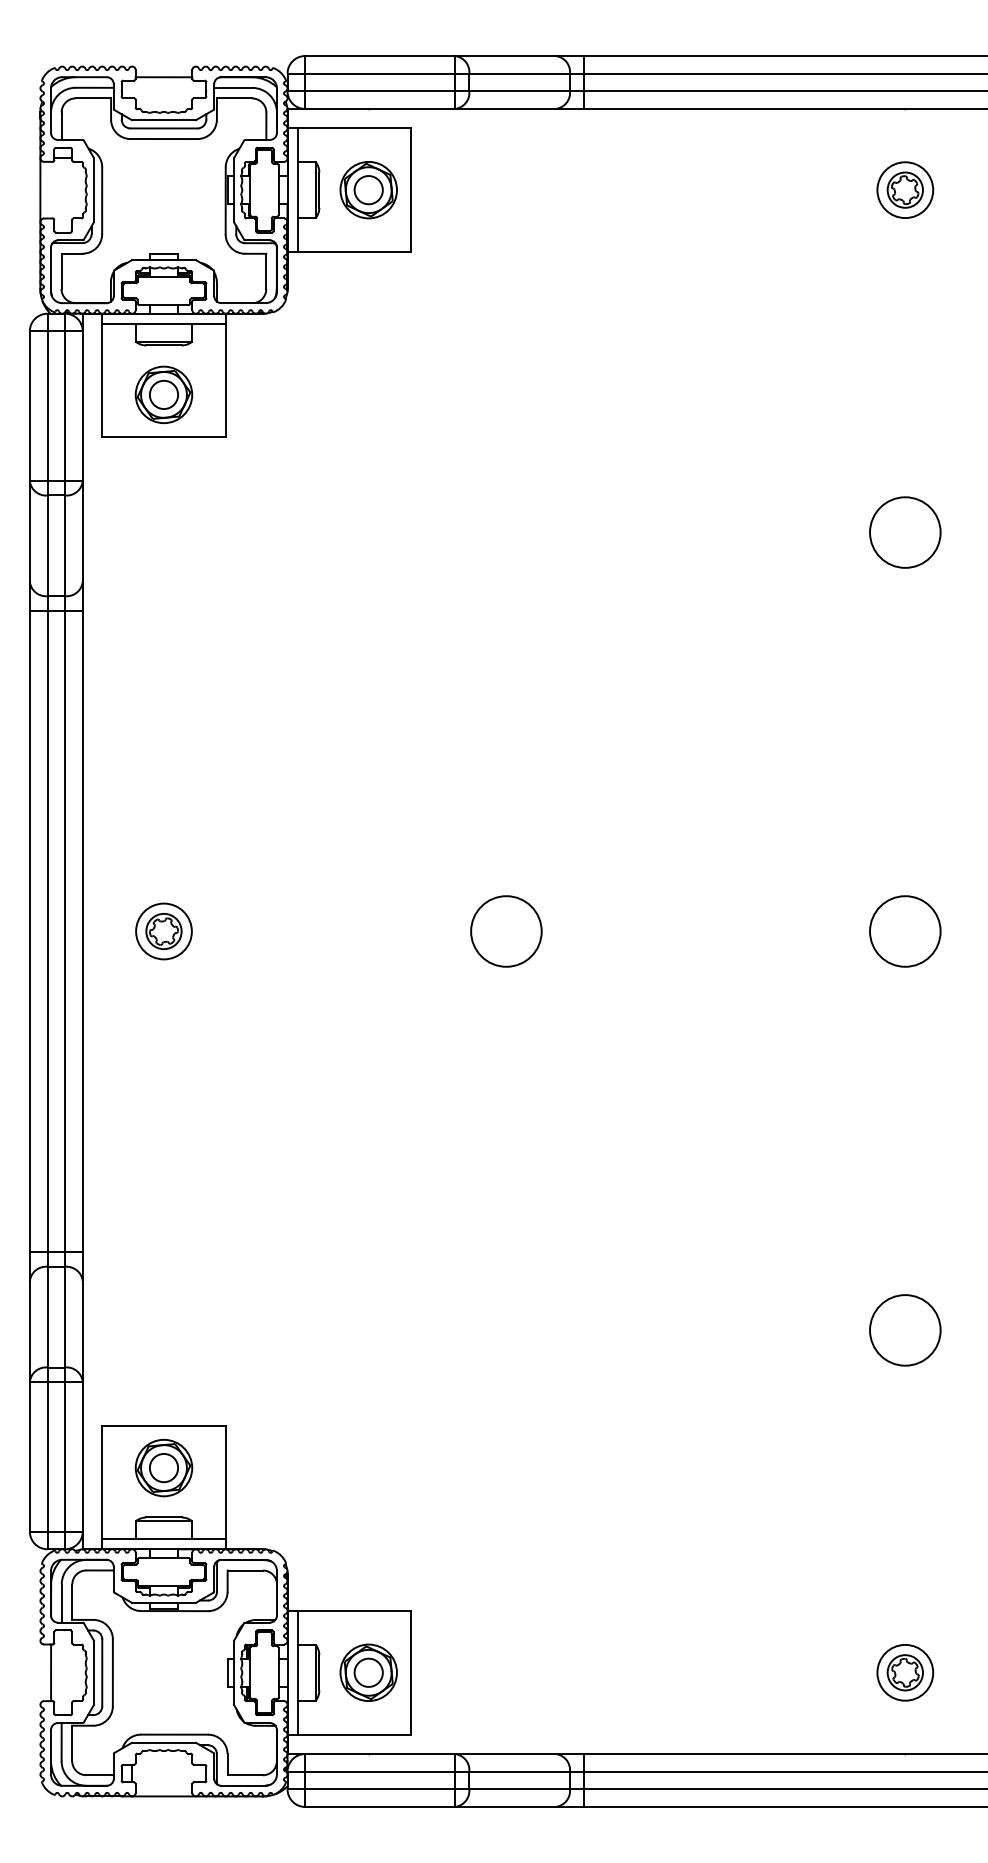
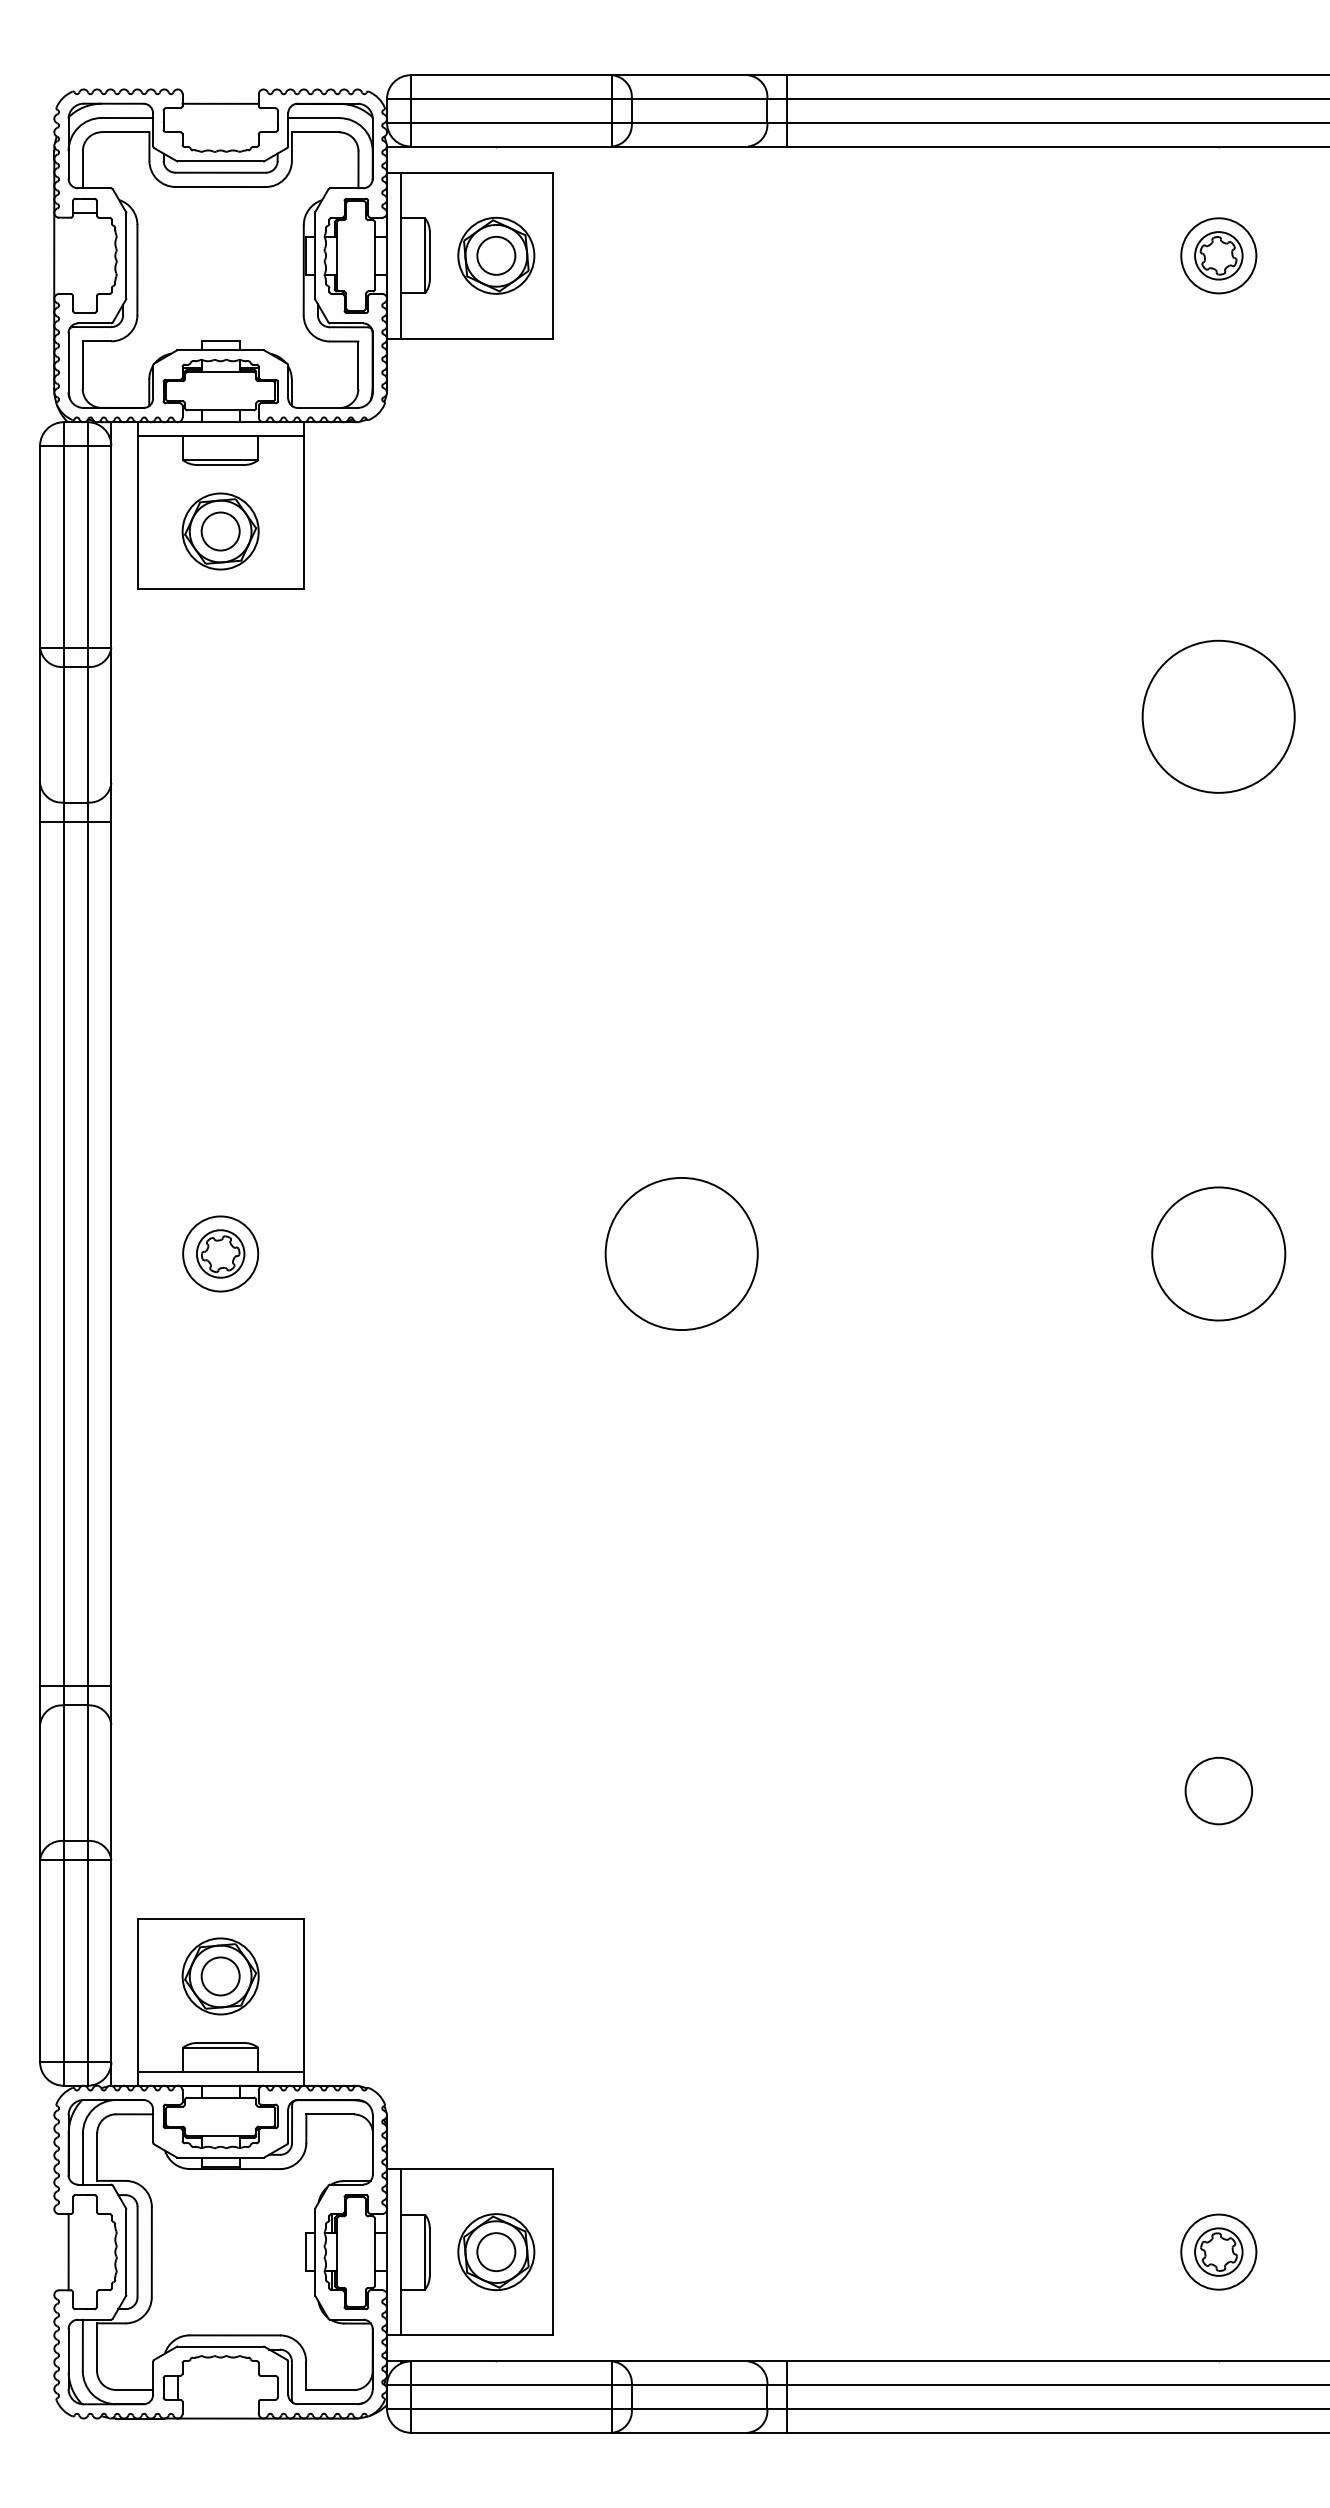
circle: (905, 532) -> (1218, 716), size x1.6
circle: (506, 931) -> (681, 1253), size x1.6
circle: (905, 931) -> (1218, 1253), size x1.4
circle: (905, 1329) -> (1218, 1790), size x0.7

